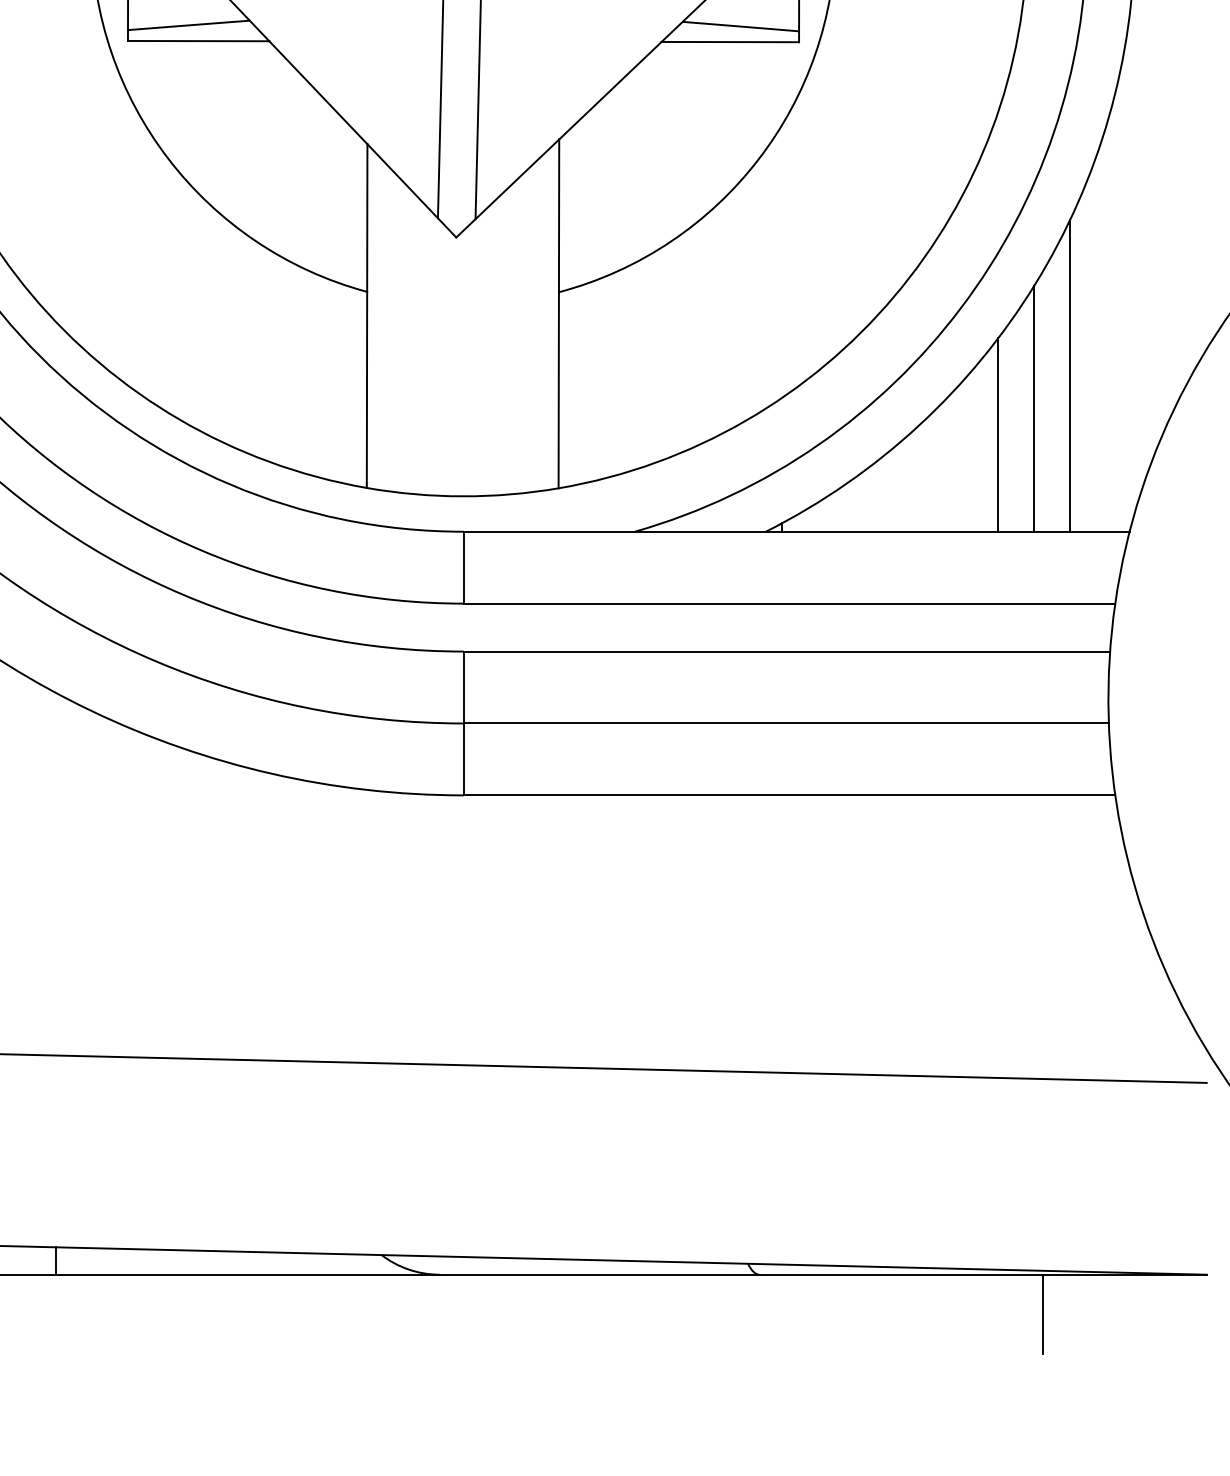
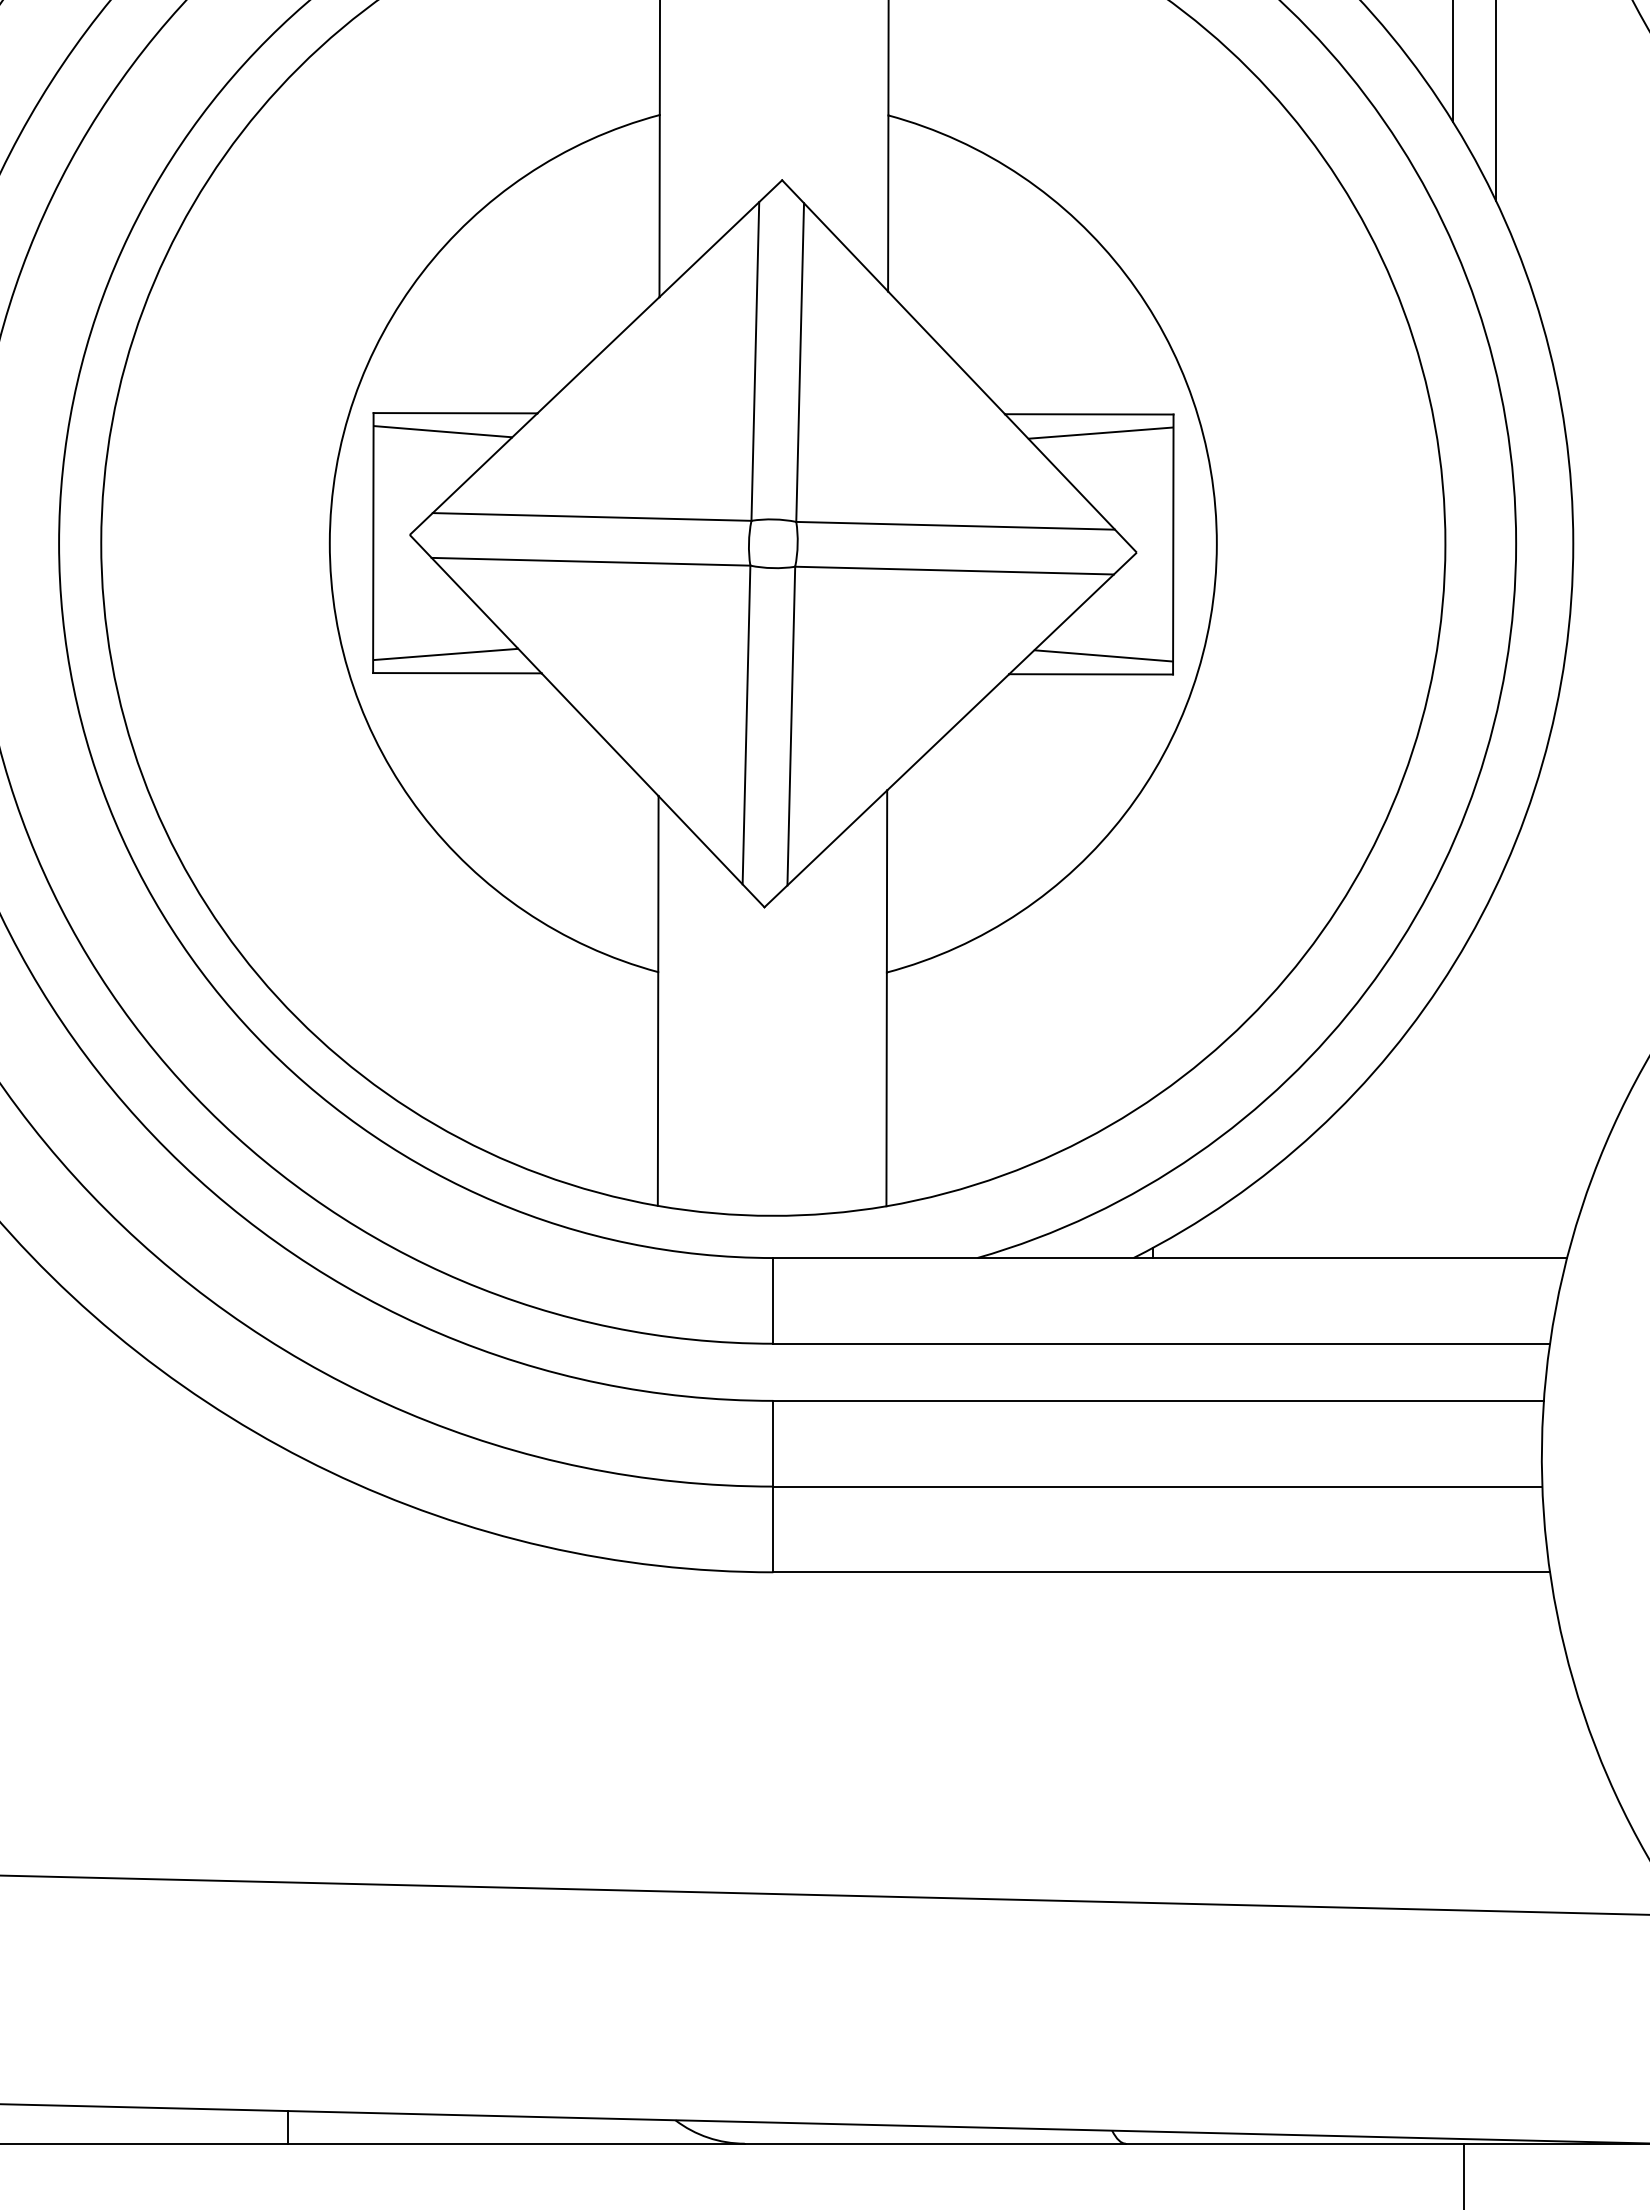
line: (1070, 376) -> (1496, 1072), removed
line: (1034, 408) -> (1453, 1111), removed
line: (998, 434) -> (1410, 1142), removed

